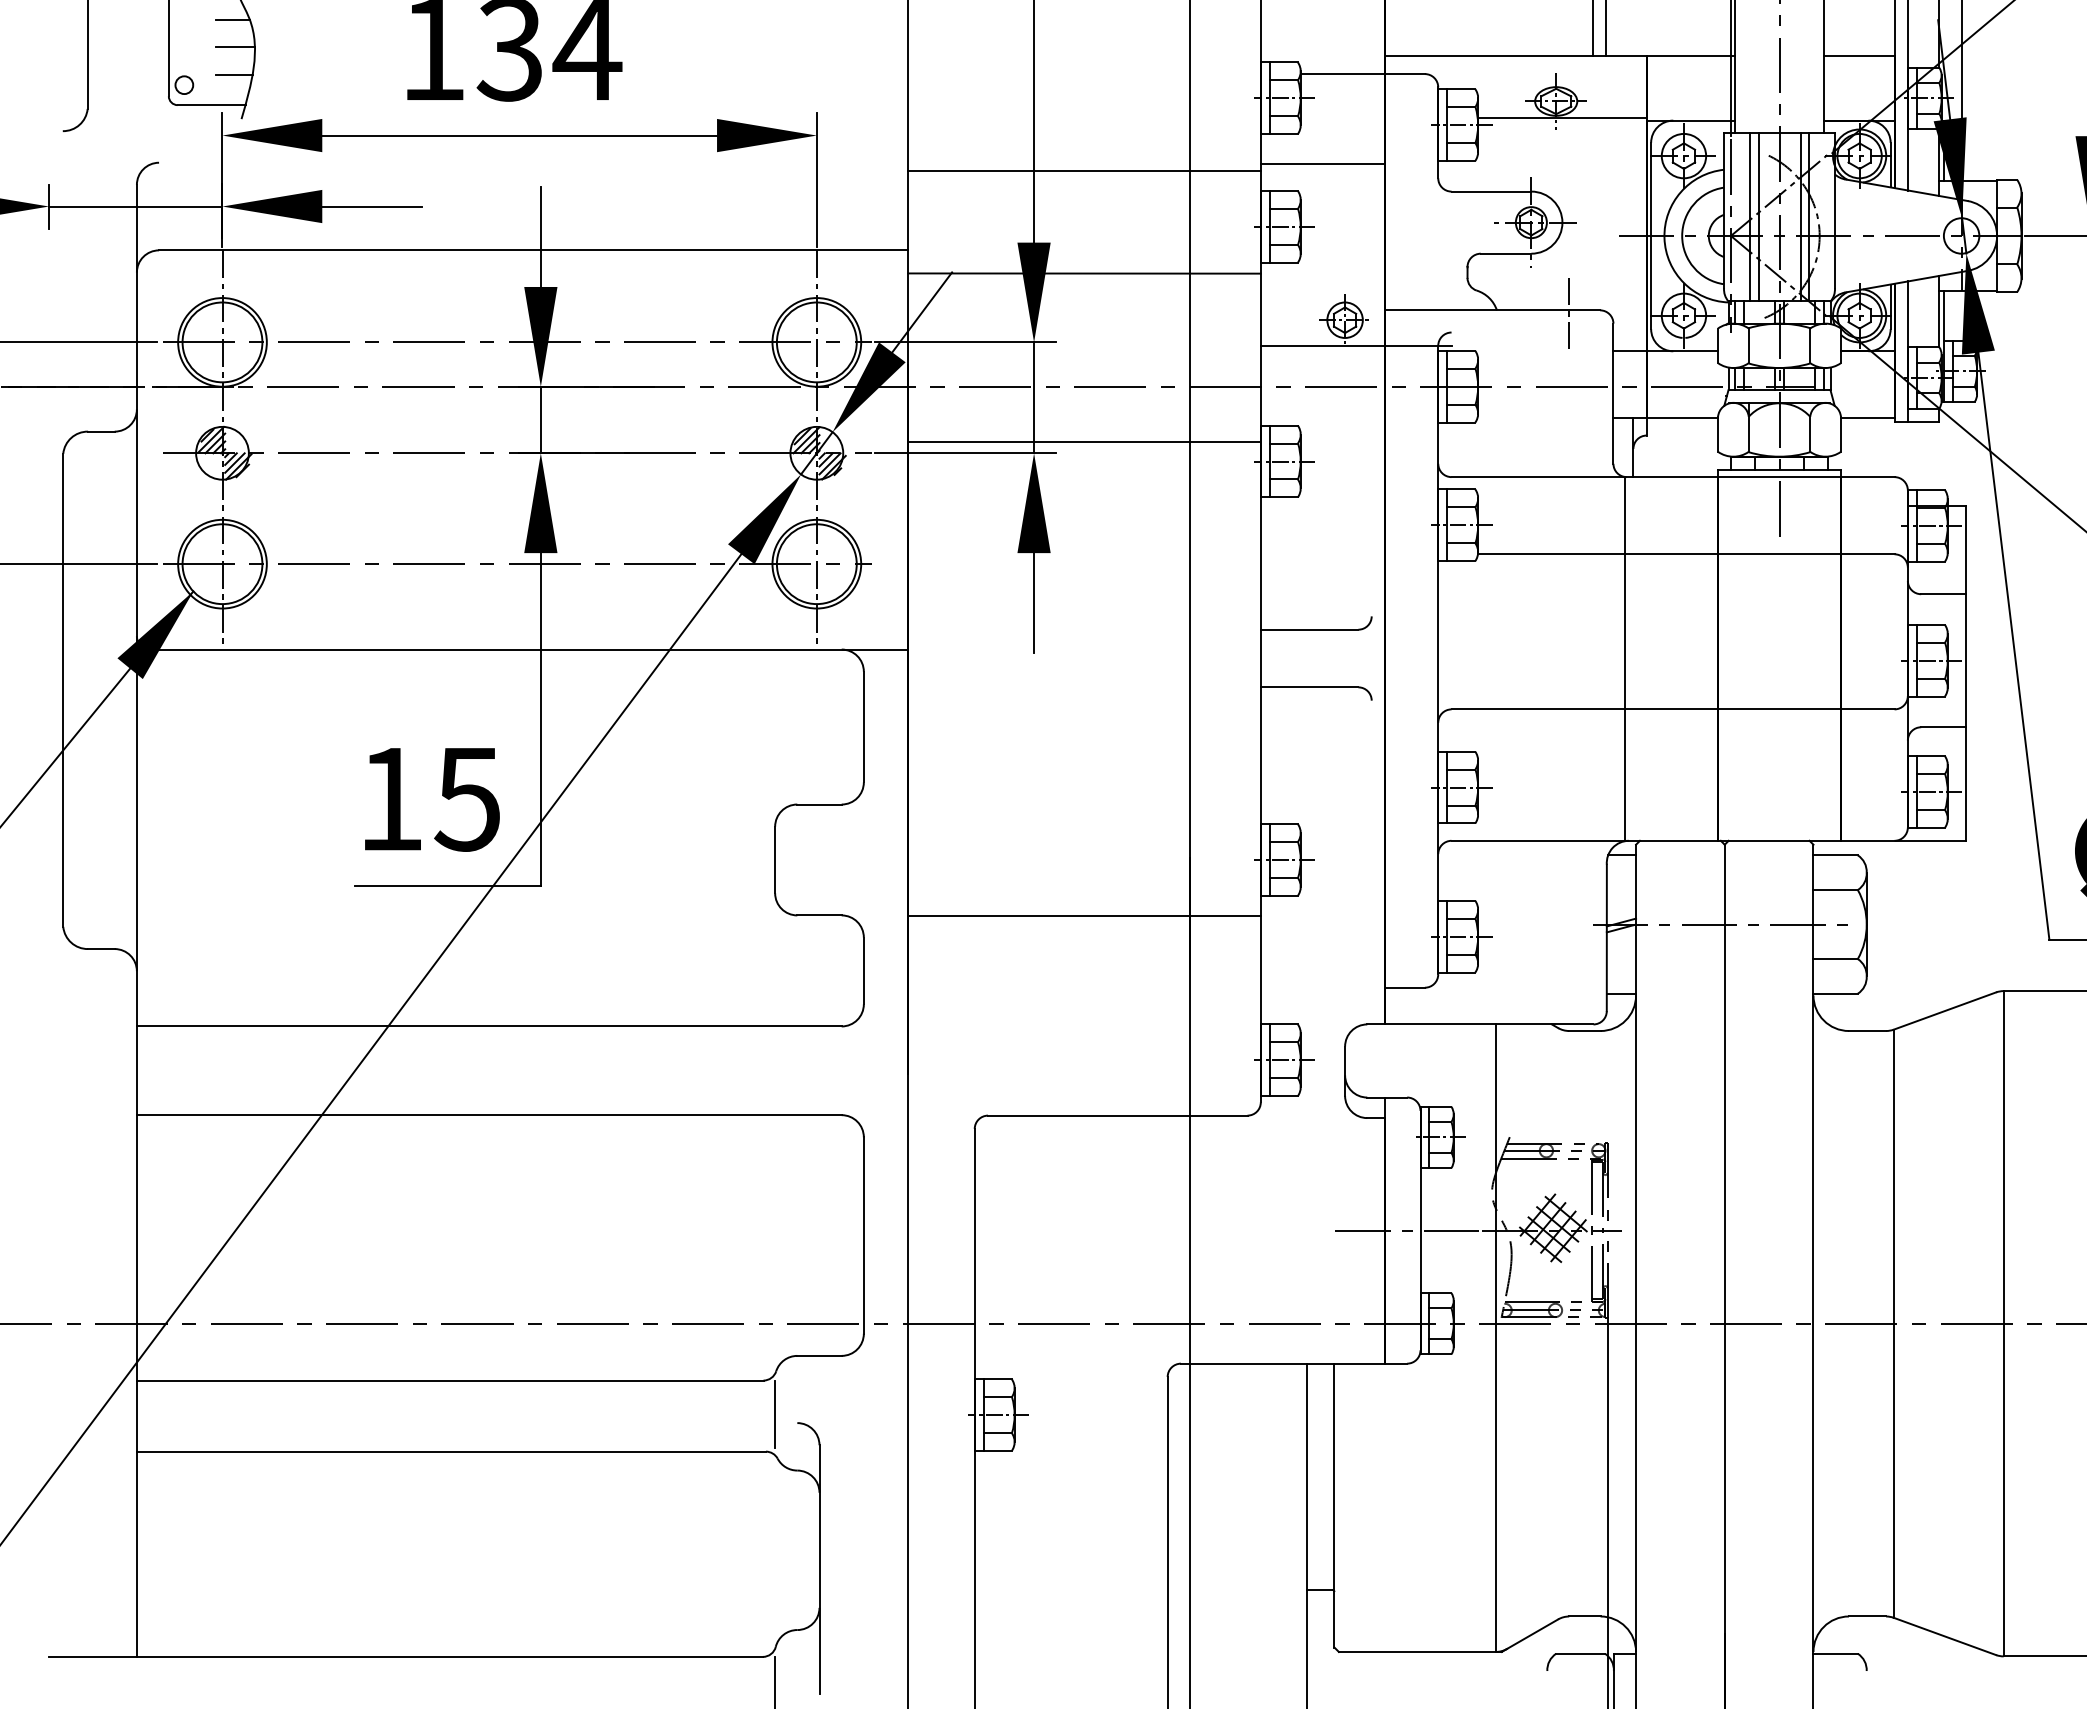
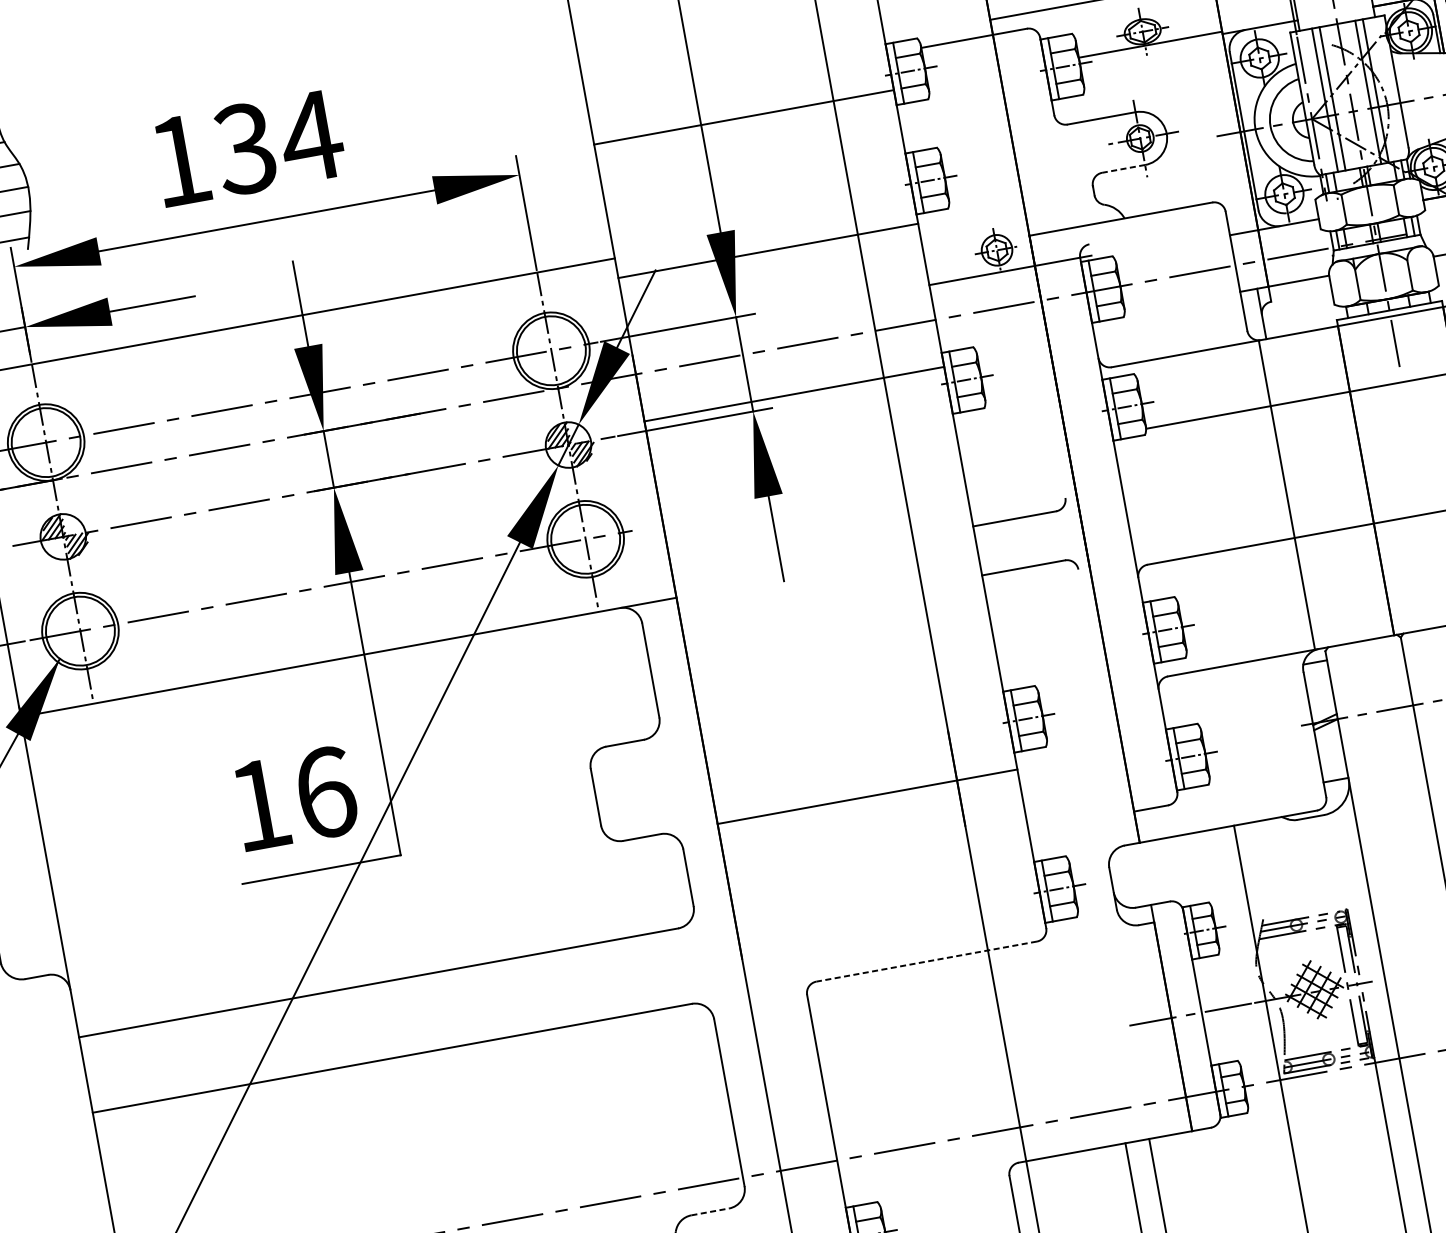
line: (1322, 163) -> (953, 120), removed
line: (1084, 171) -> (744, 117), moved
line: (1505, 253) -> (1123, 168), solid -> dashed
line: (1569, 313) -> (1186, 209), removed
text: (467, 798) -> (324, 792), 15 -> 16
line: (1117, 1115) -> (926, 961), solid -> dashed
line: (820, 1355) -> (711, 1211), solid -> dashed

